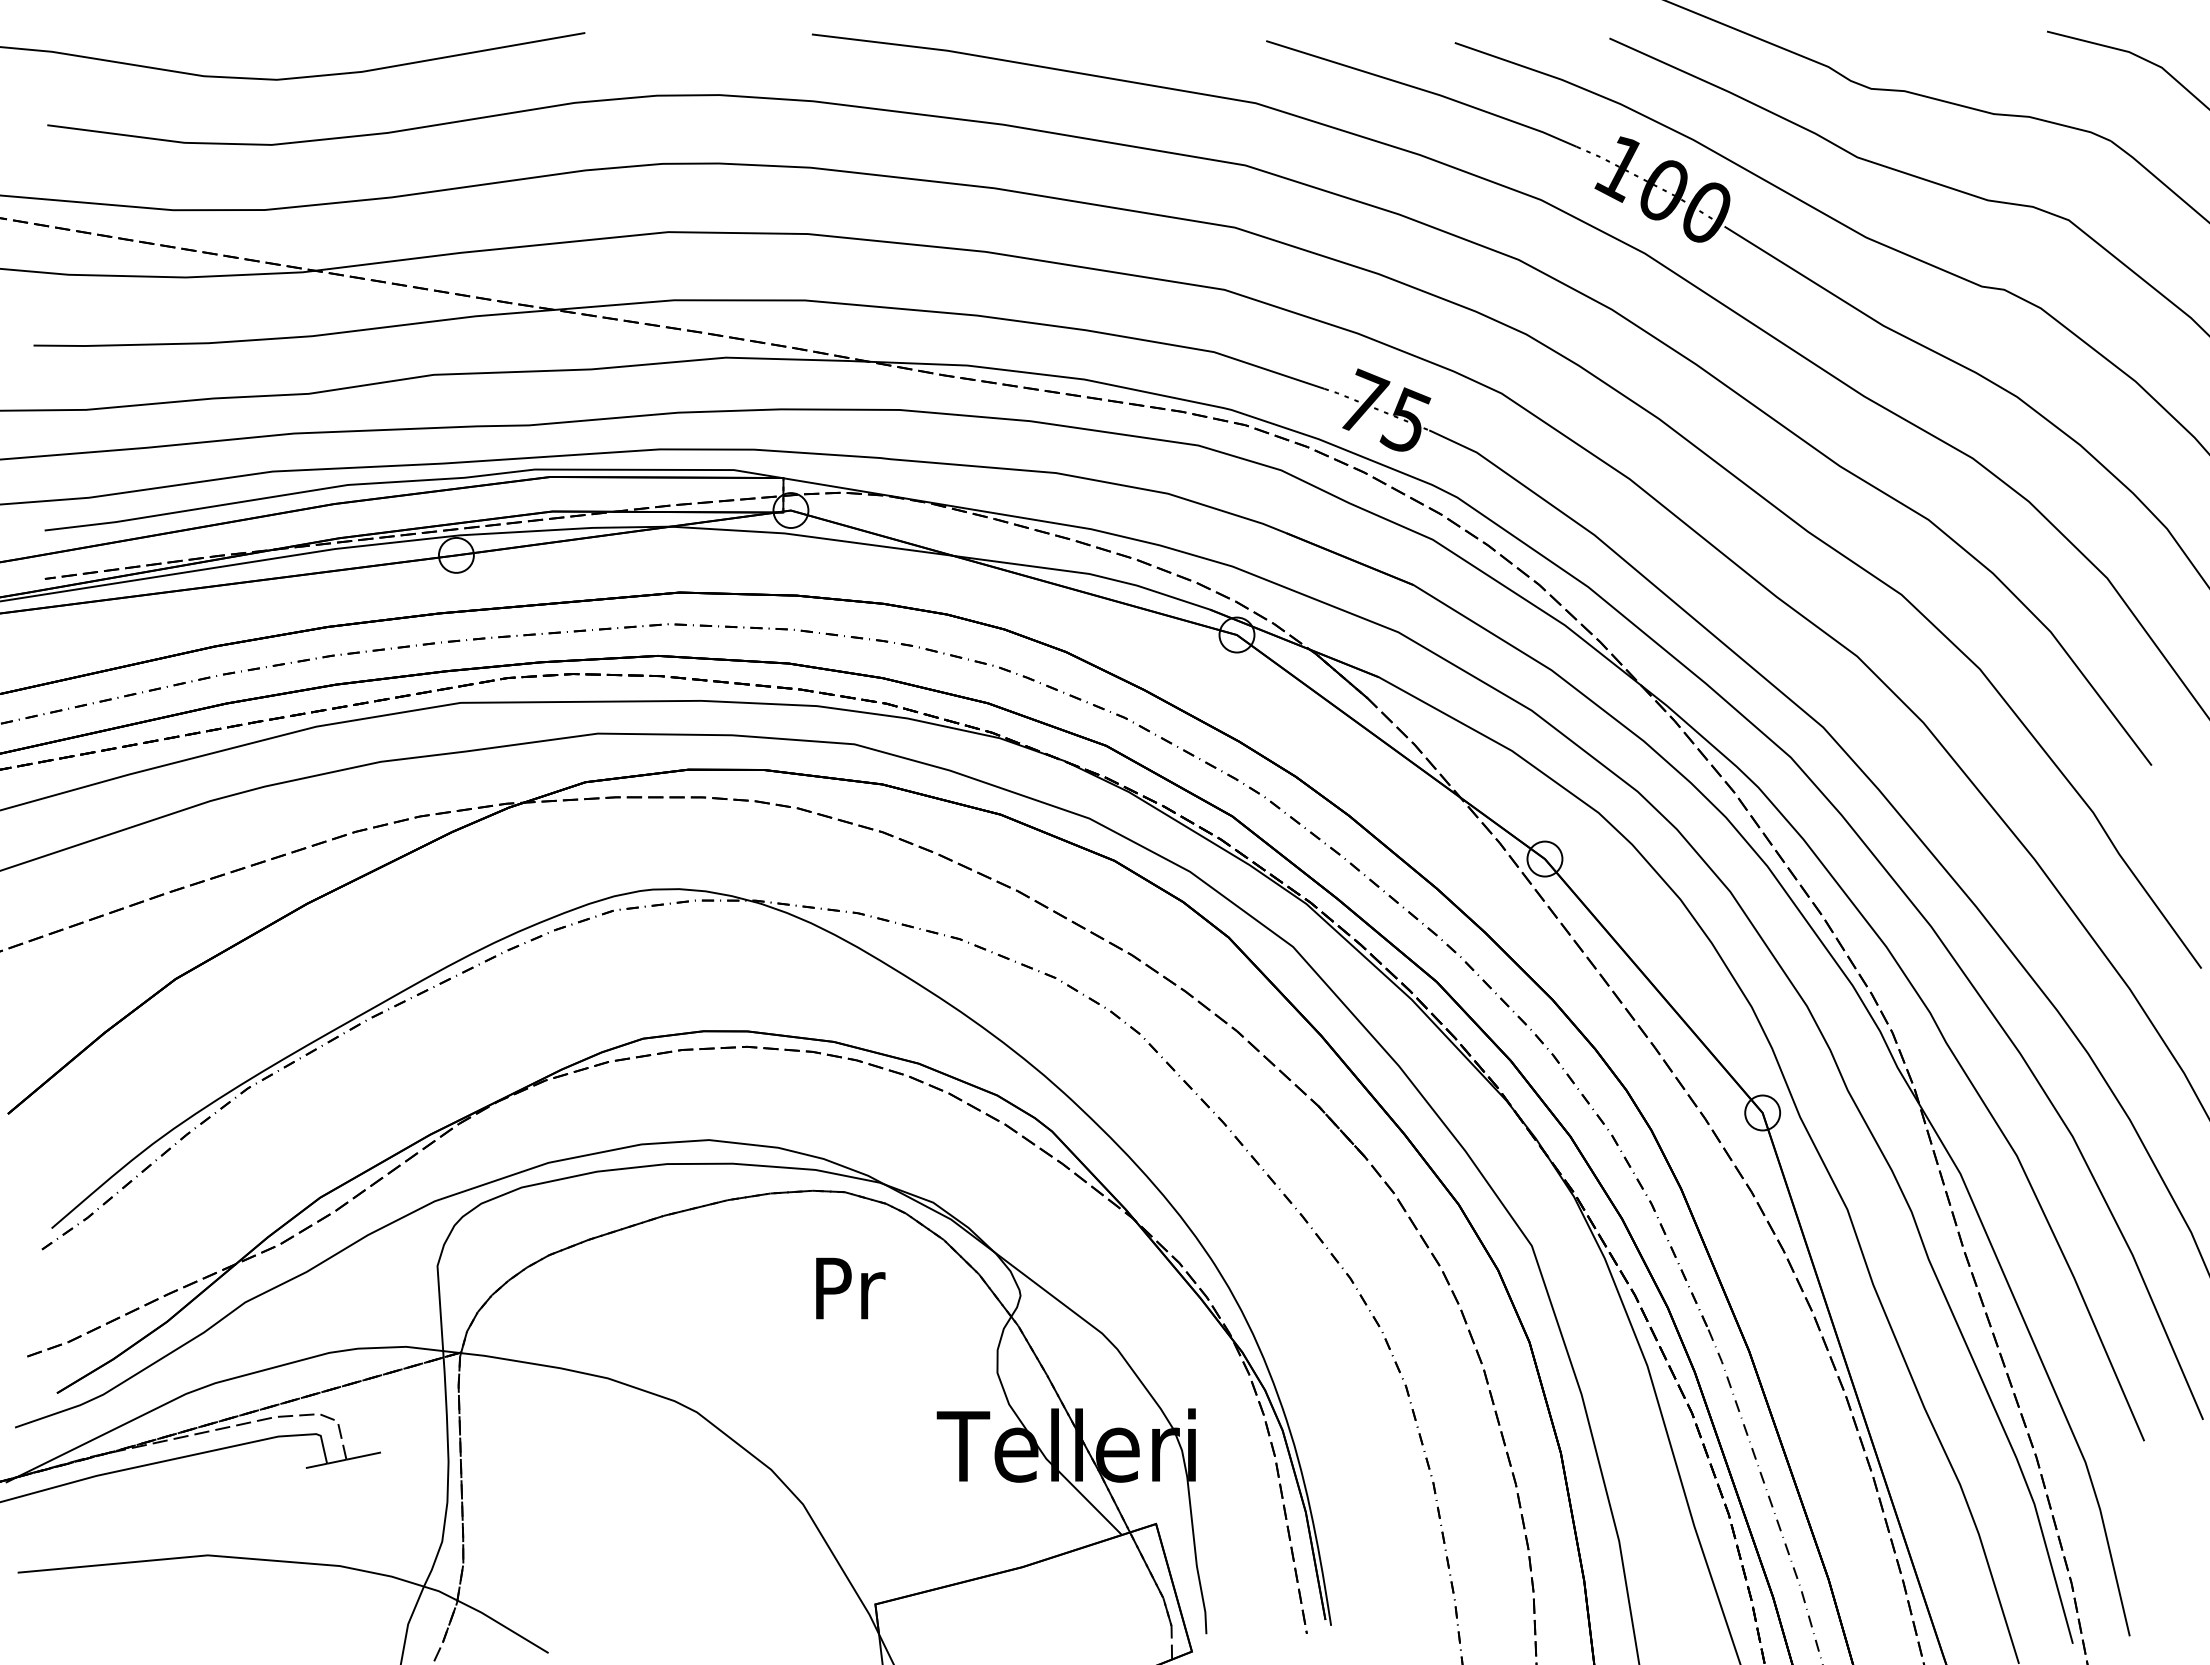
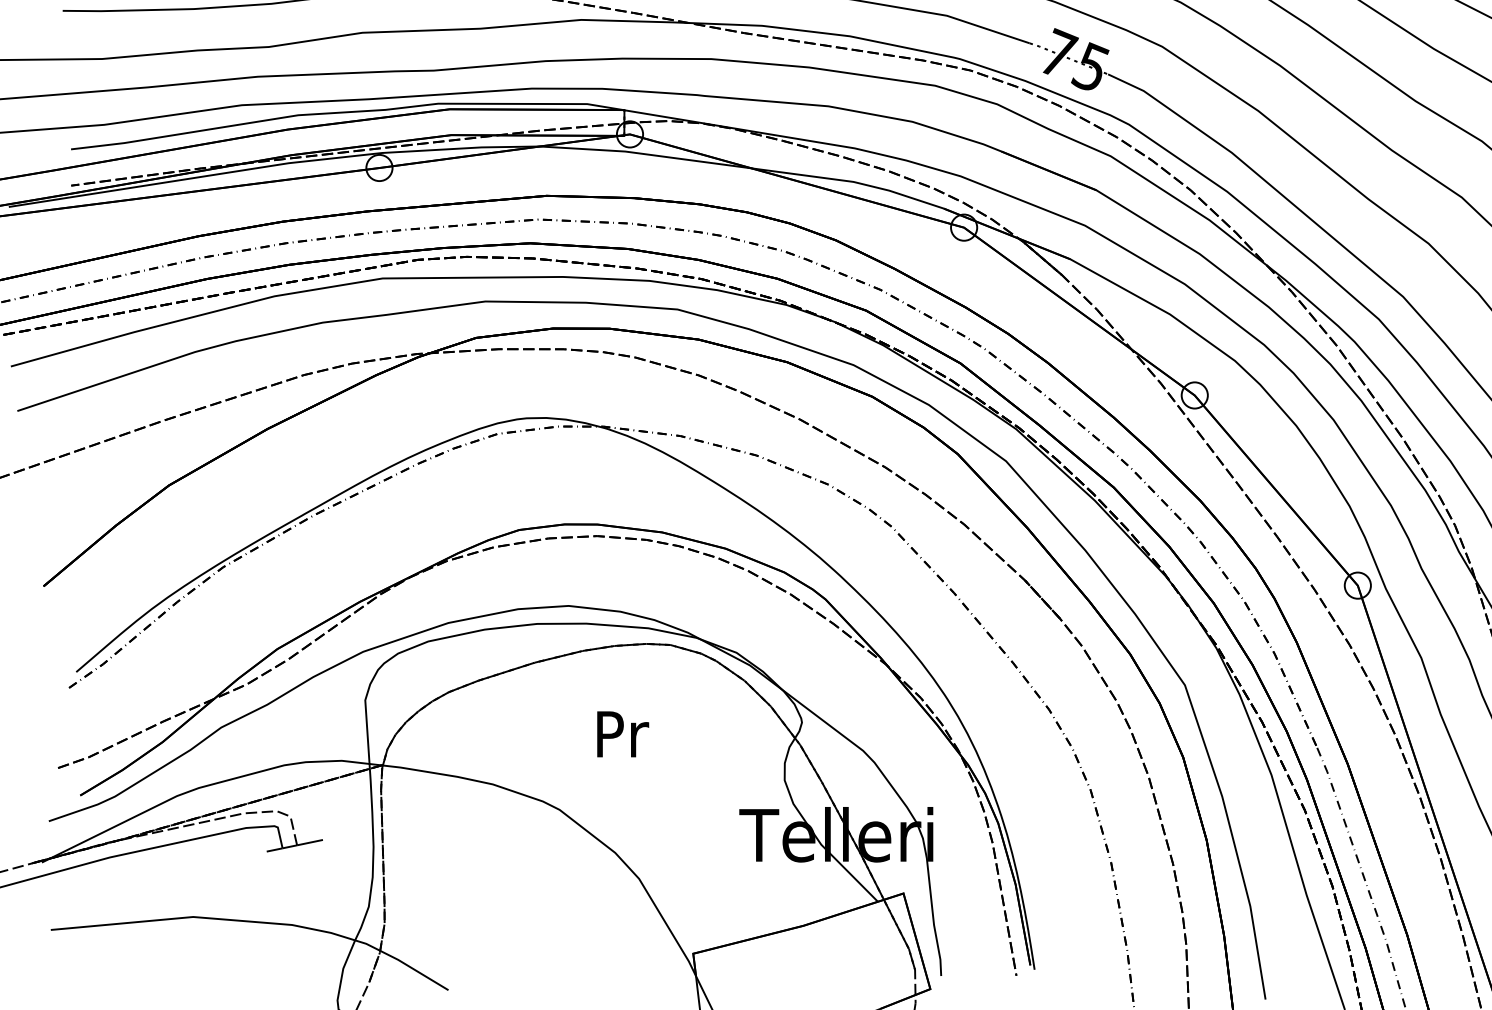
text: (850, 1288) -> (622, 734), moved

